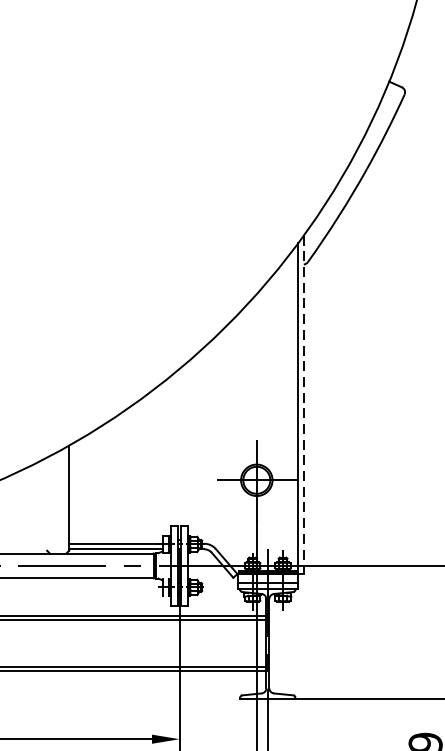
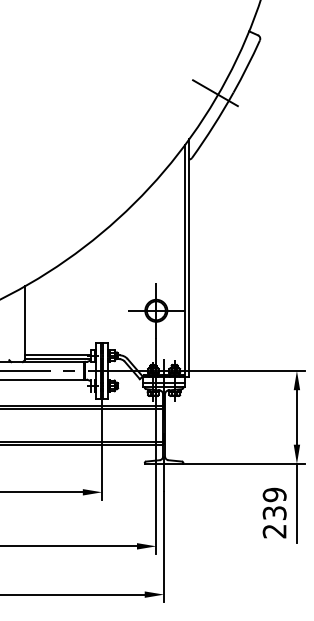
line: (341, 168) -> (215, 92), added
line: (304, 404) -> (189, 257), dashed -> solid

